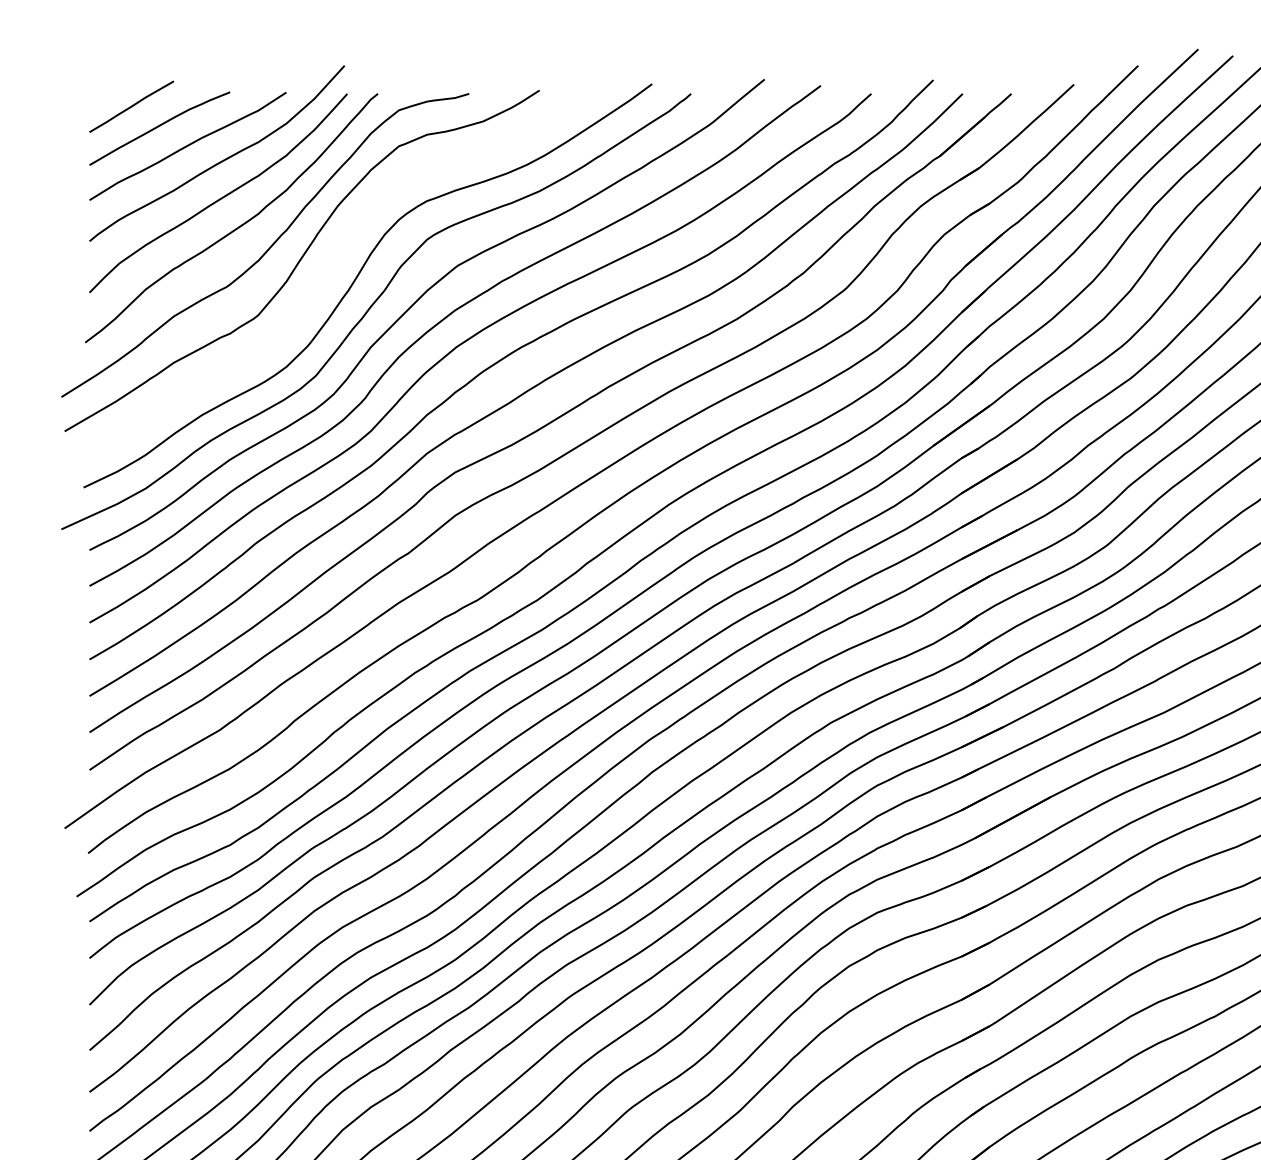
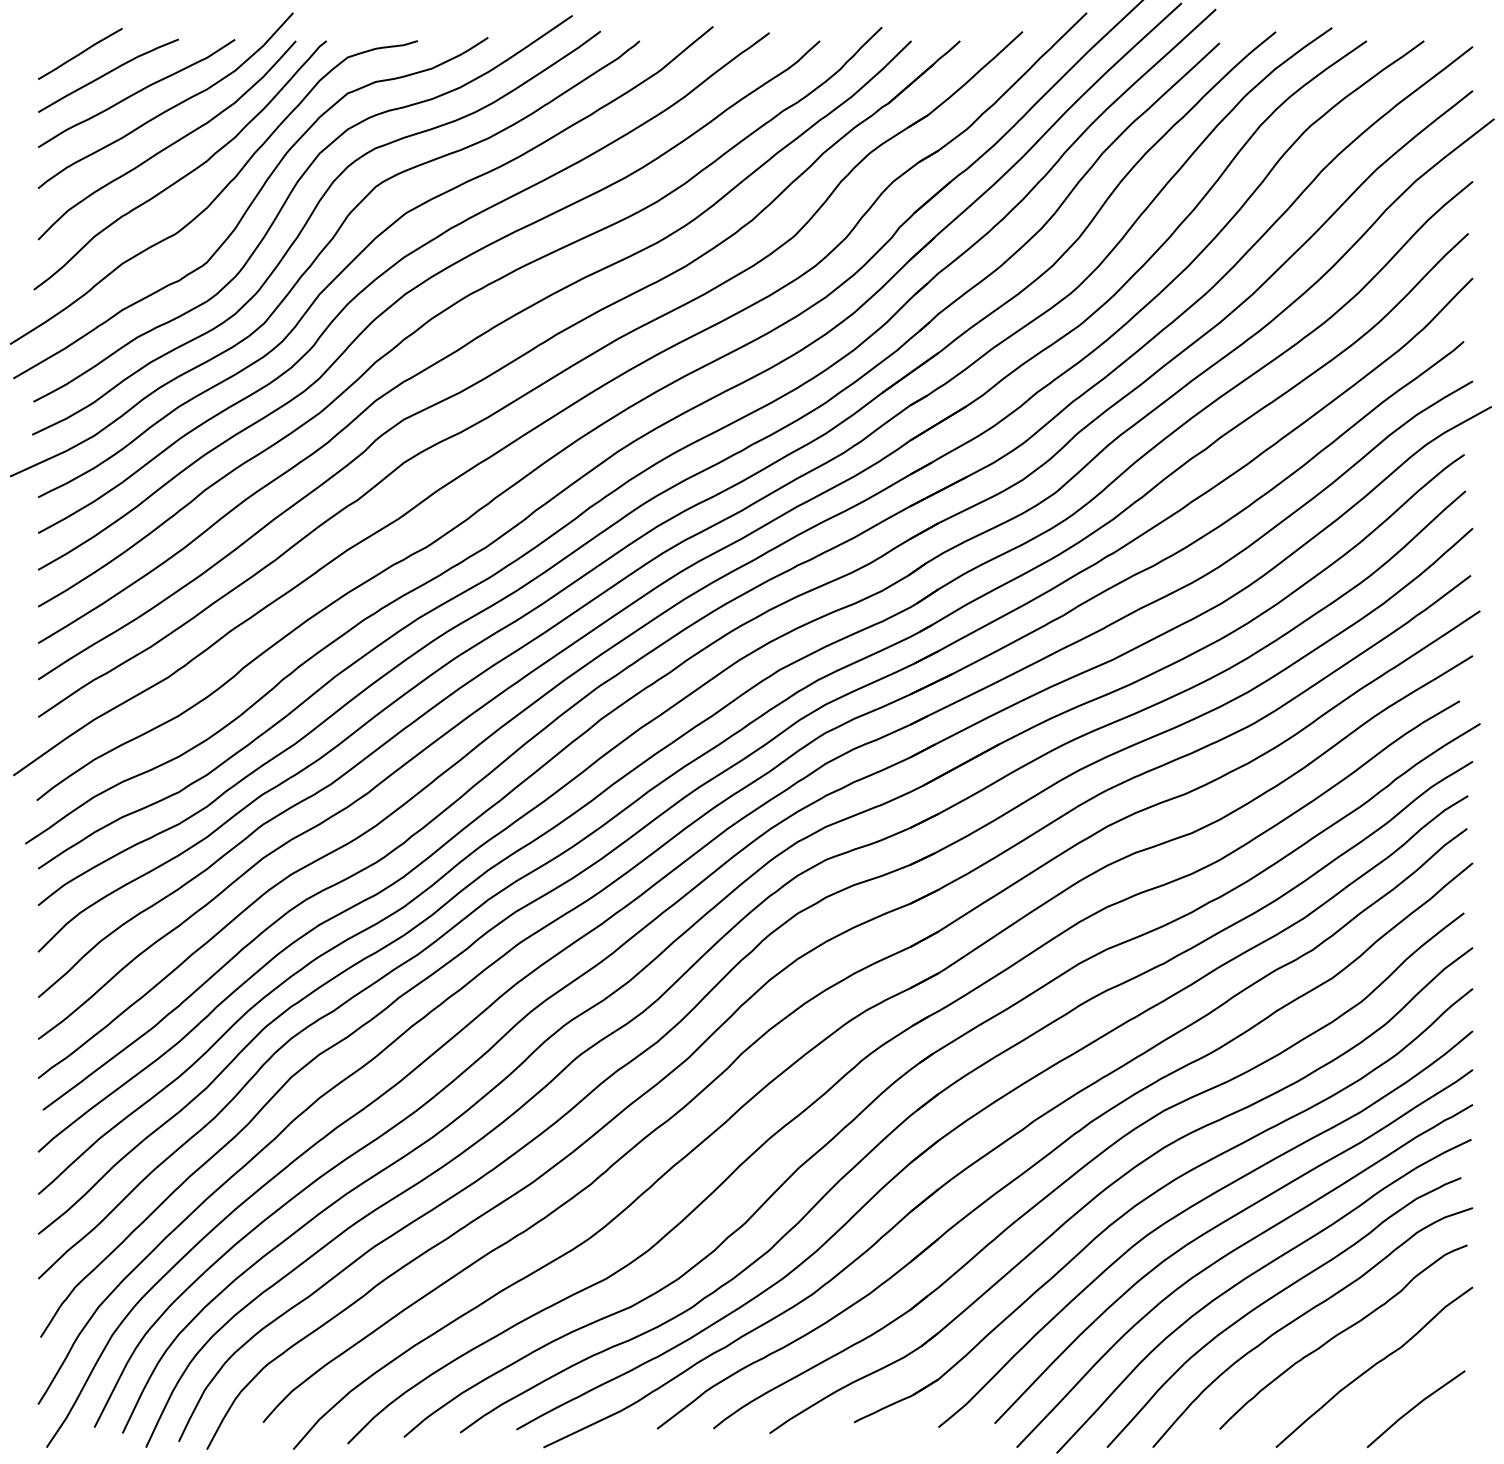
curve: (338, 253) -> (287, 200), added

